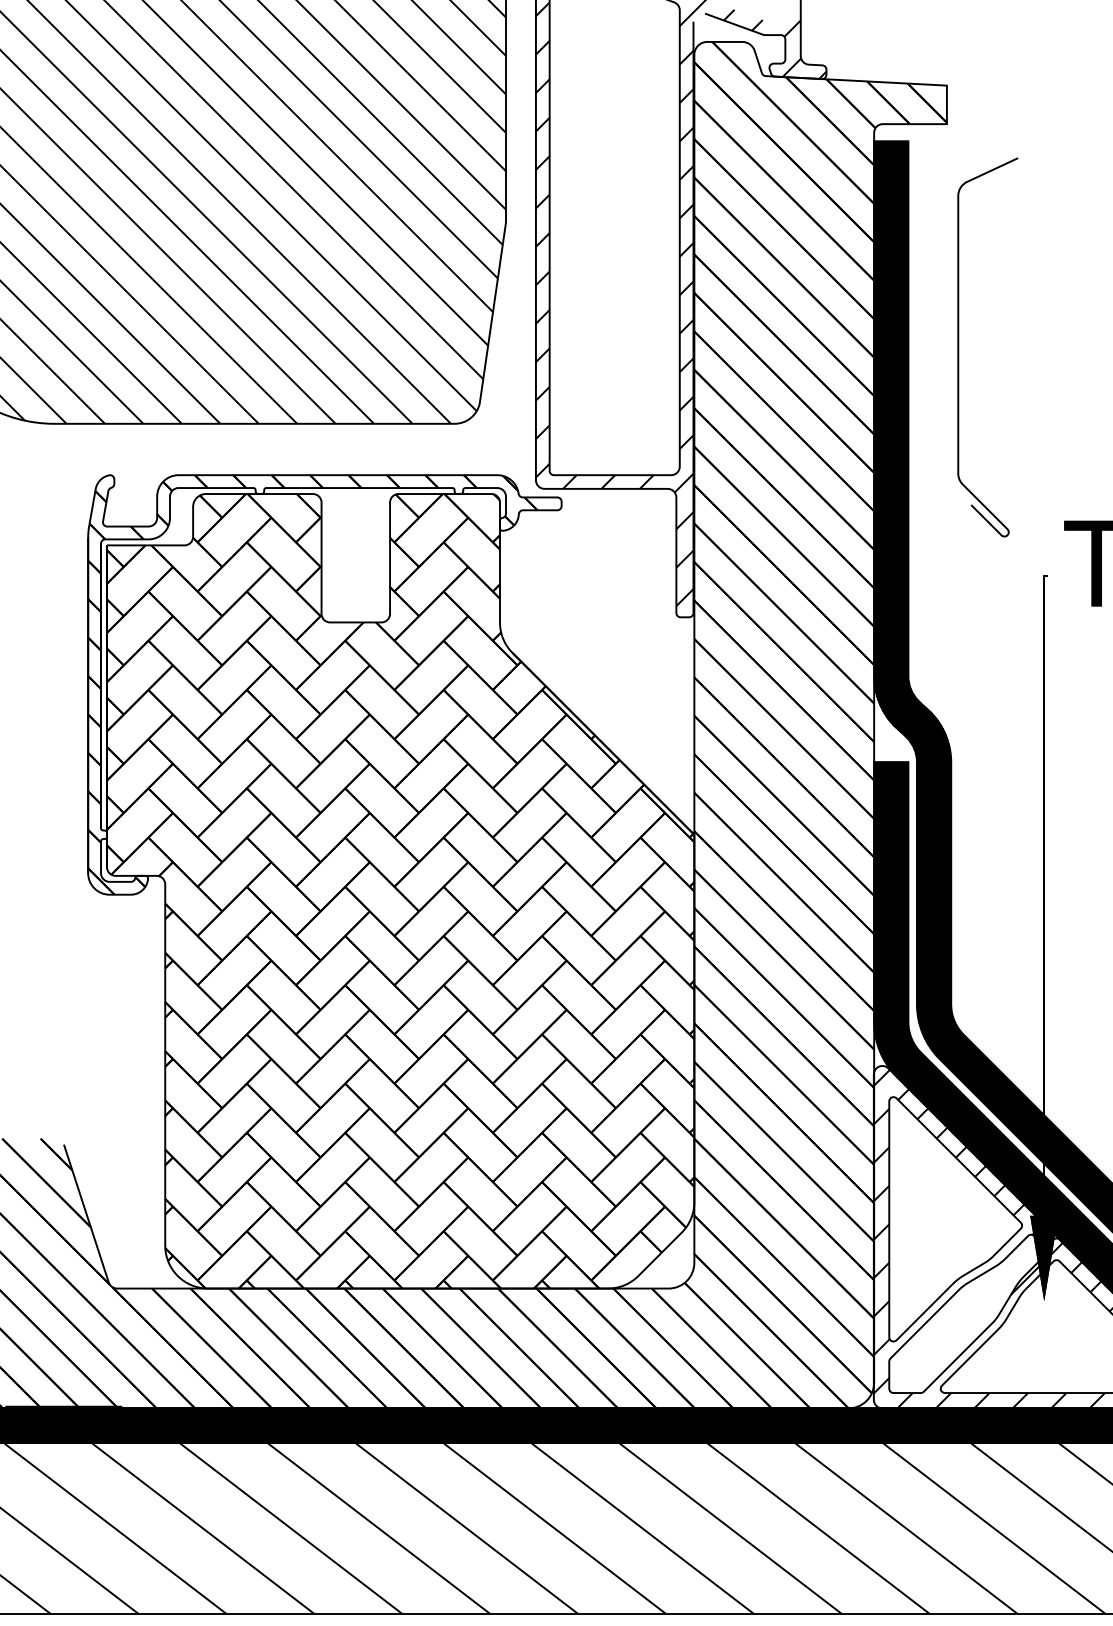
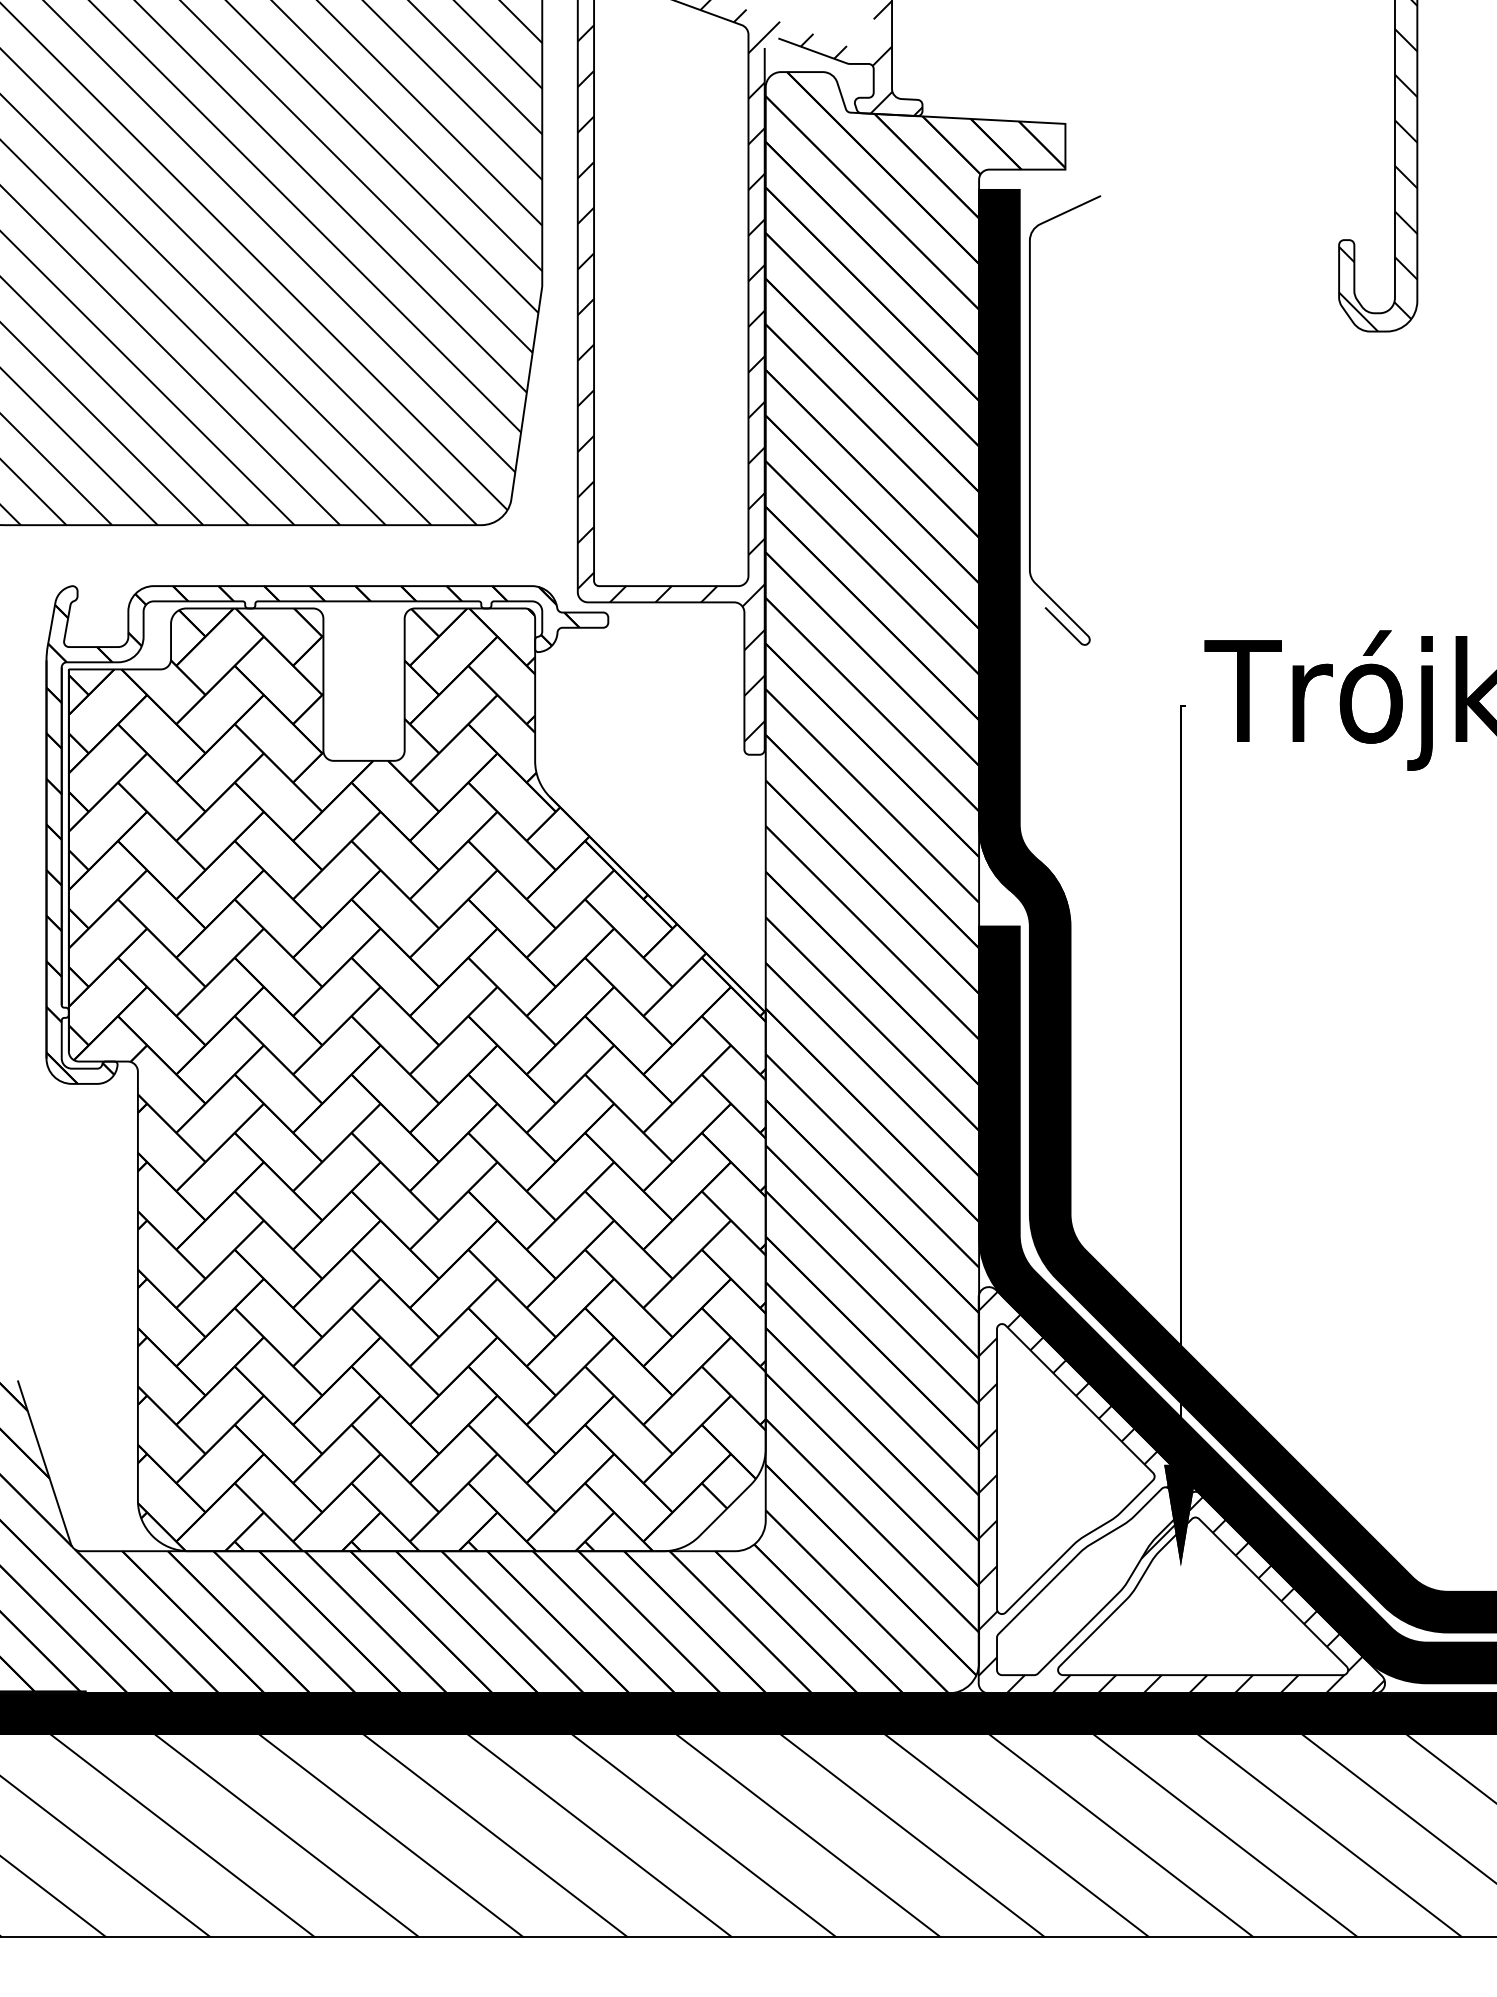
curve: (958, 347) -> (1030, 420), moved

